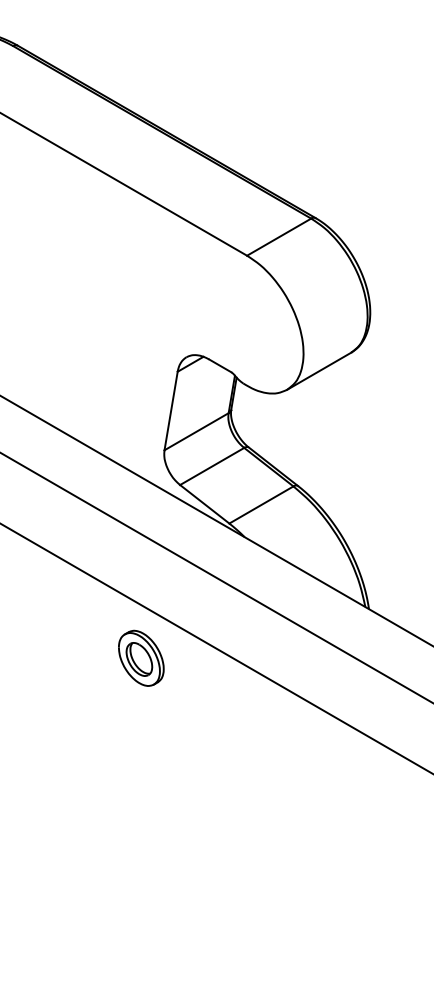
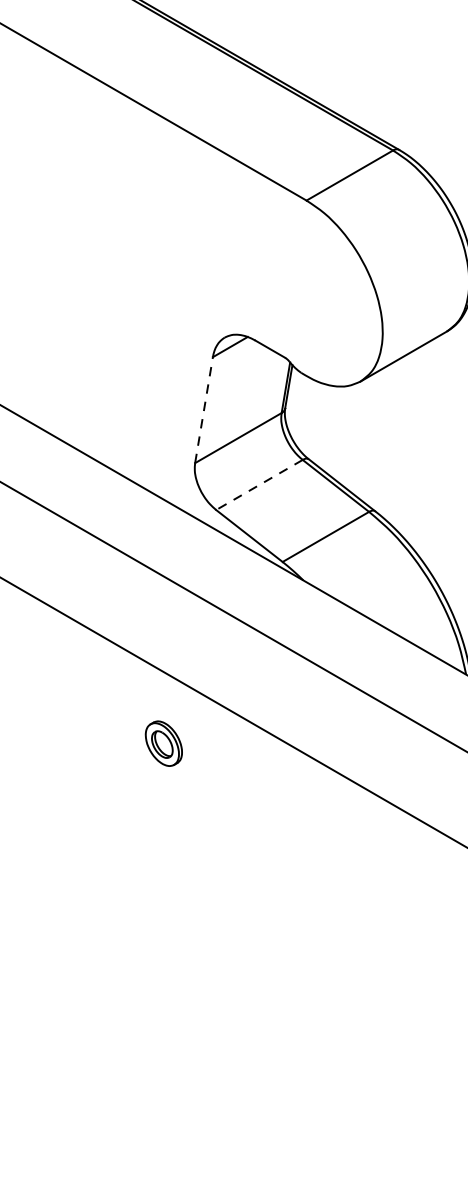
line: (171, 411) -> (204, 410), solid -> dashed
line: (211, 466) -> (258, 485), solid -> dashed
part: (141, 657) -> (164, 742), size x0.6

